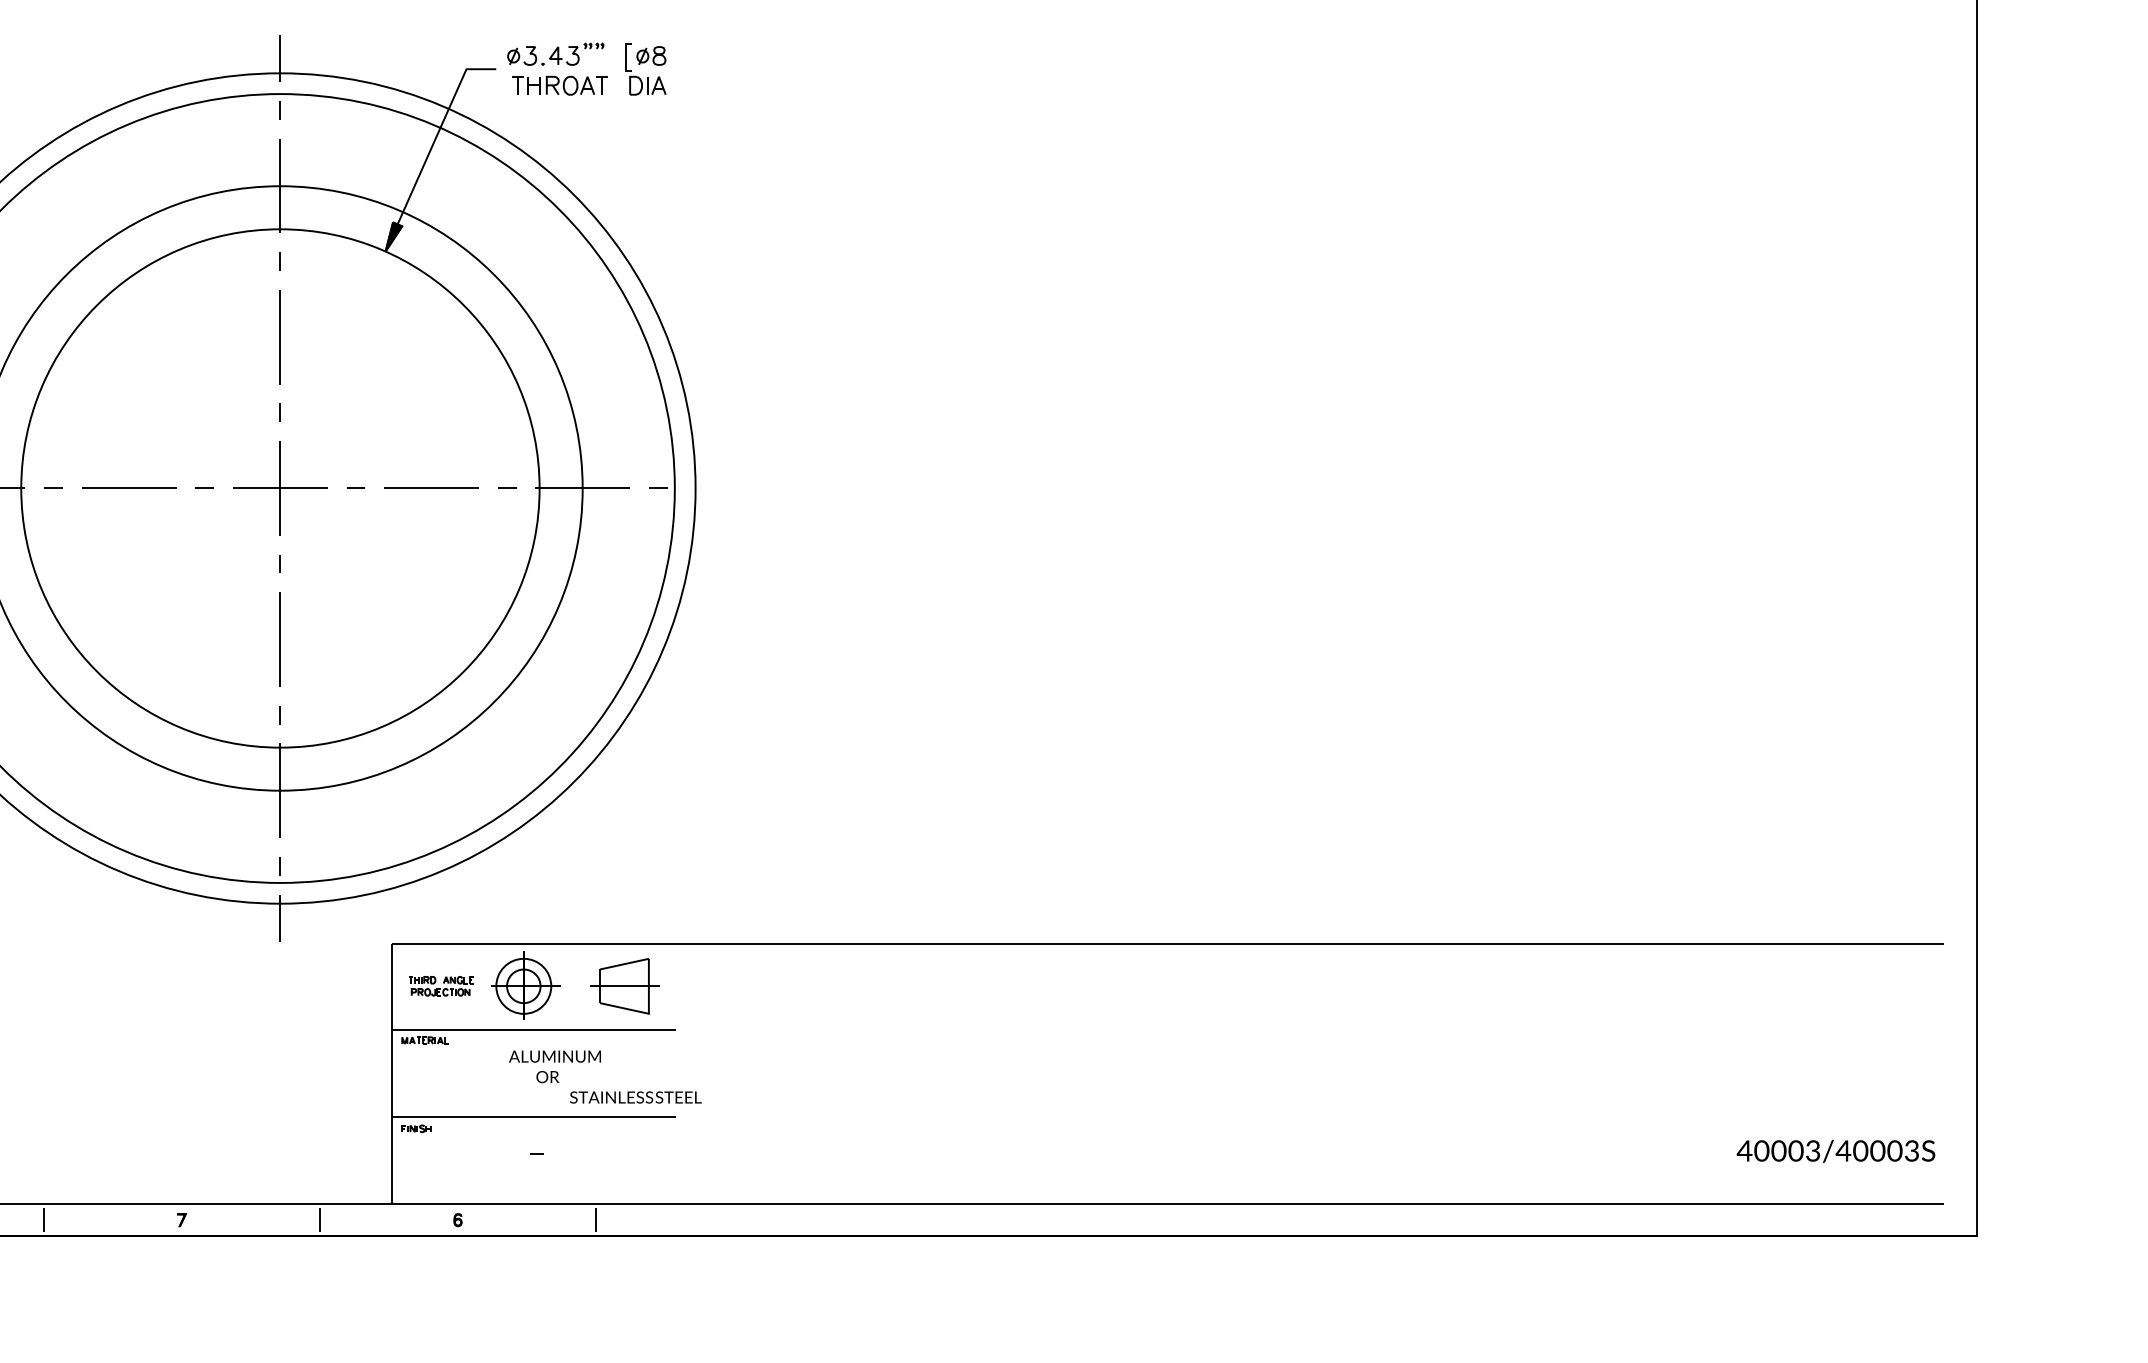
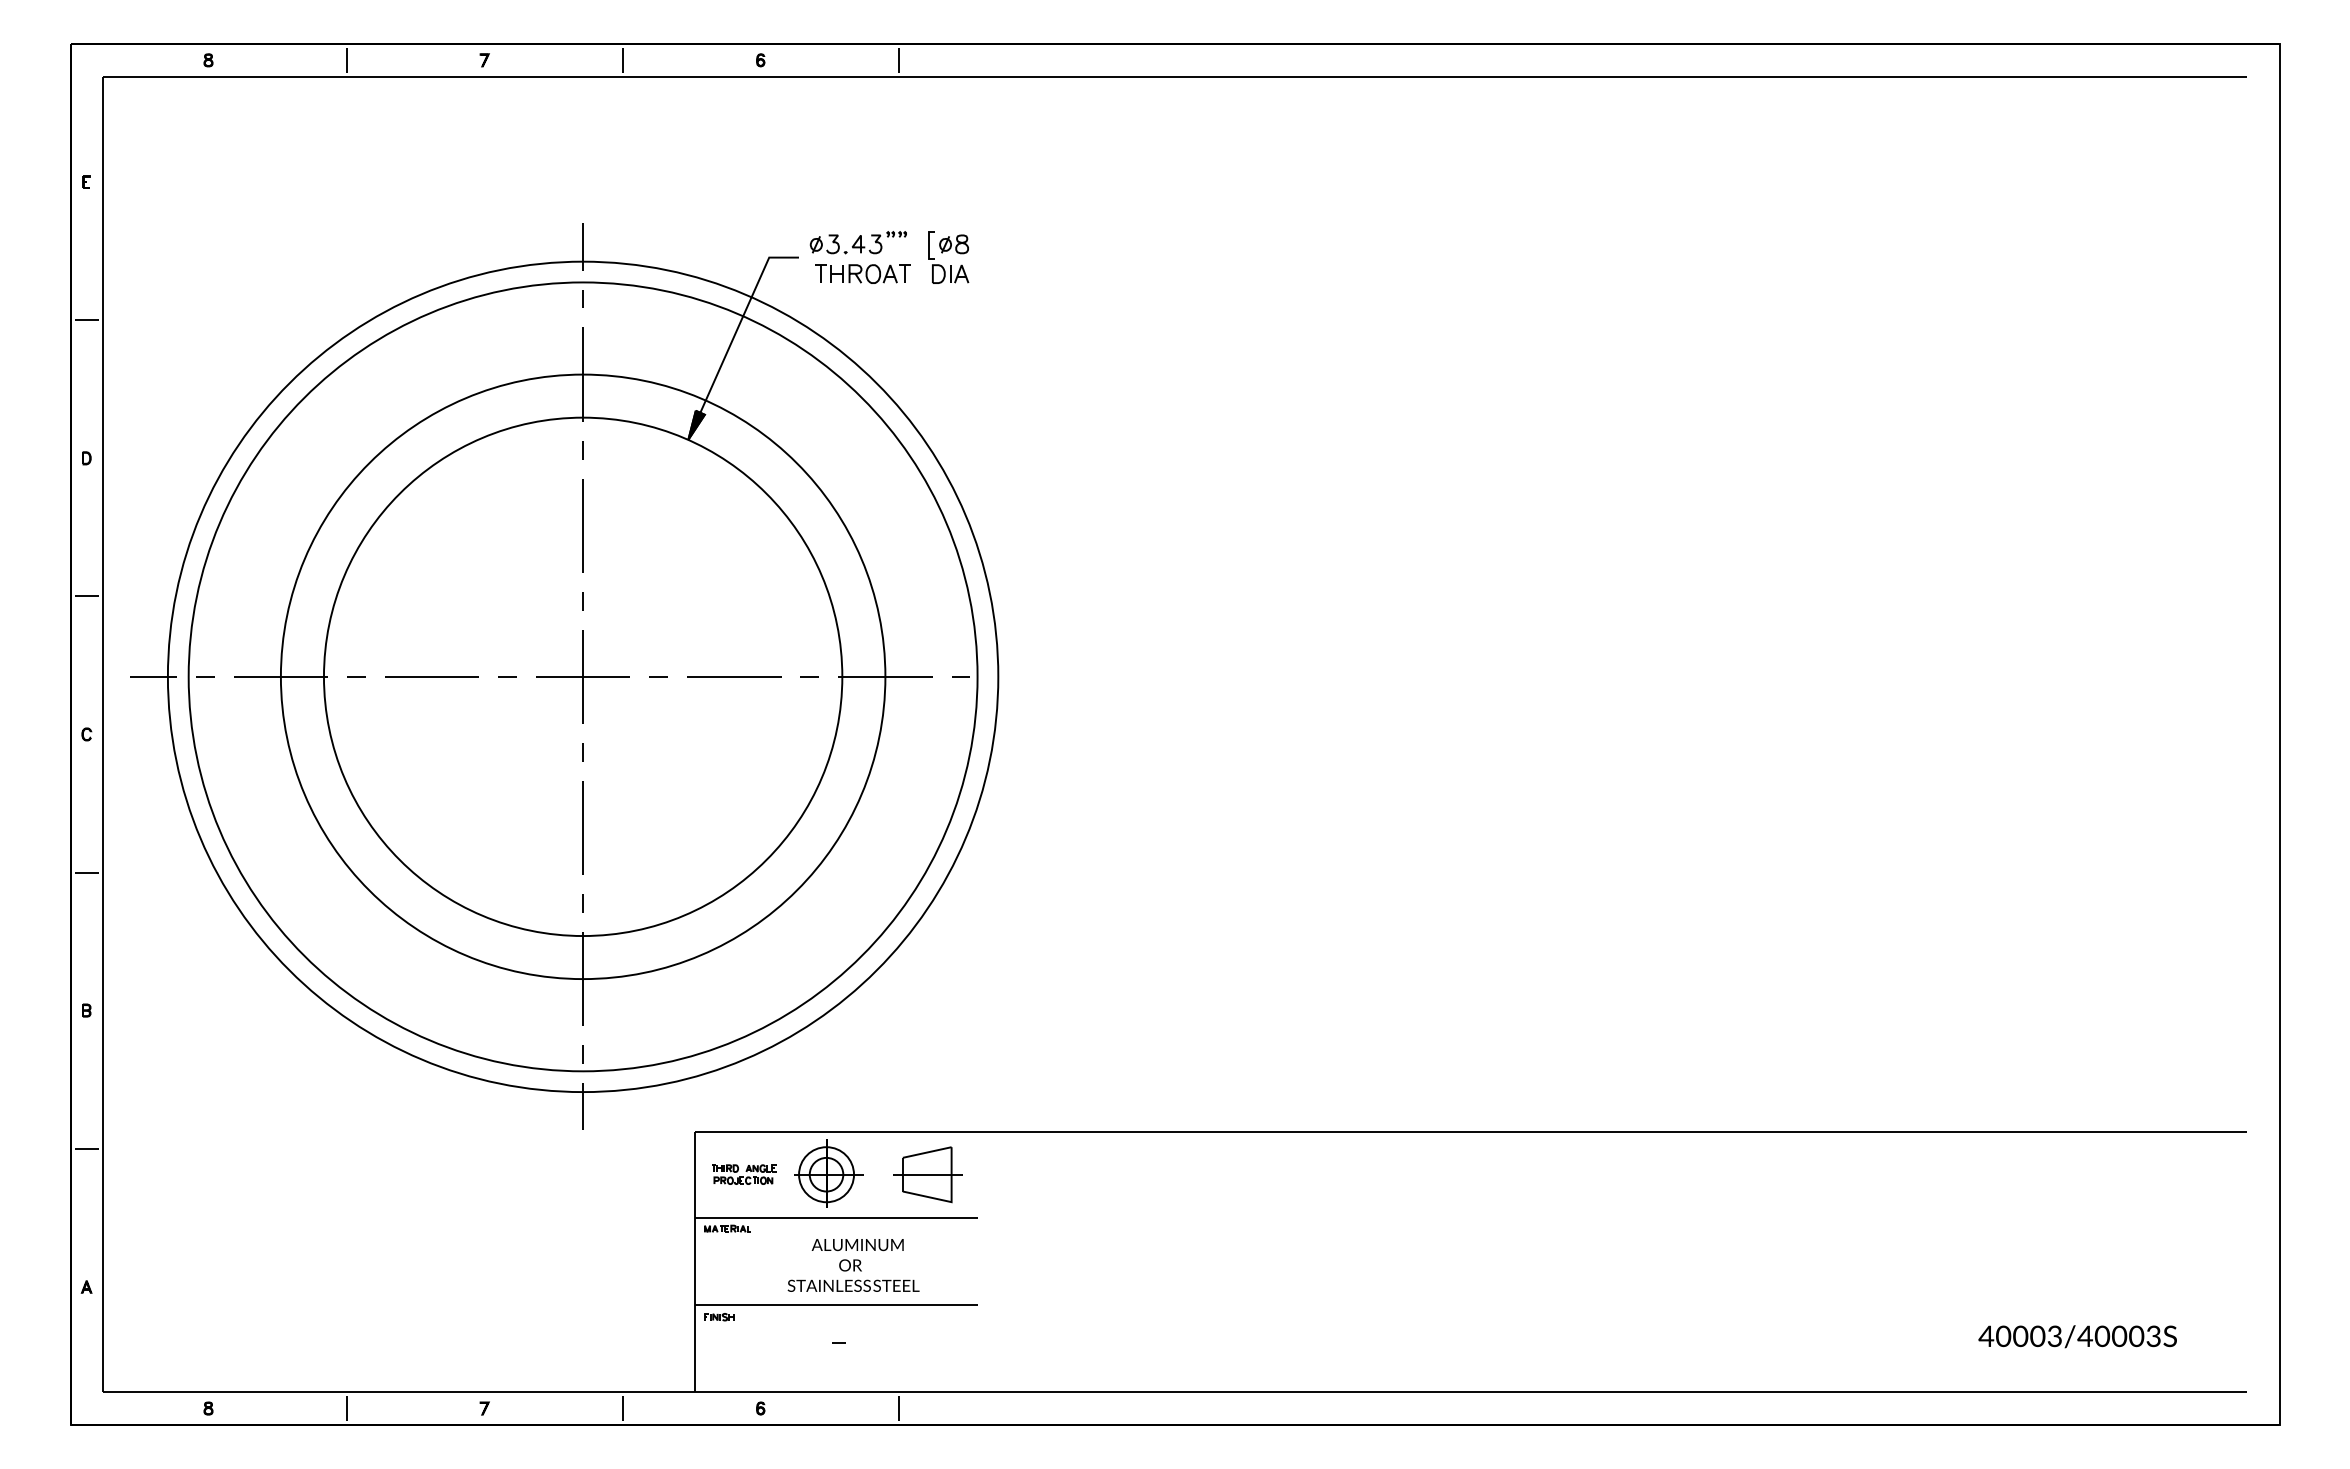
text: (635, 1097) -> (853, 1285), moved
text: (1835, 1151) -> (2077, 1336), moved

